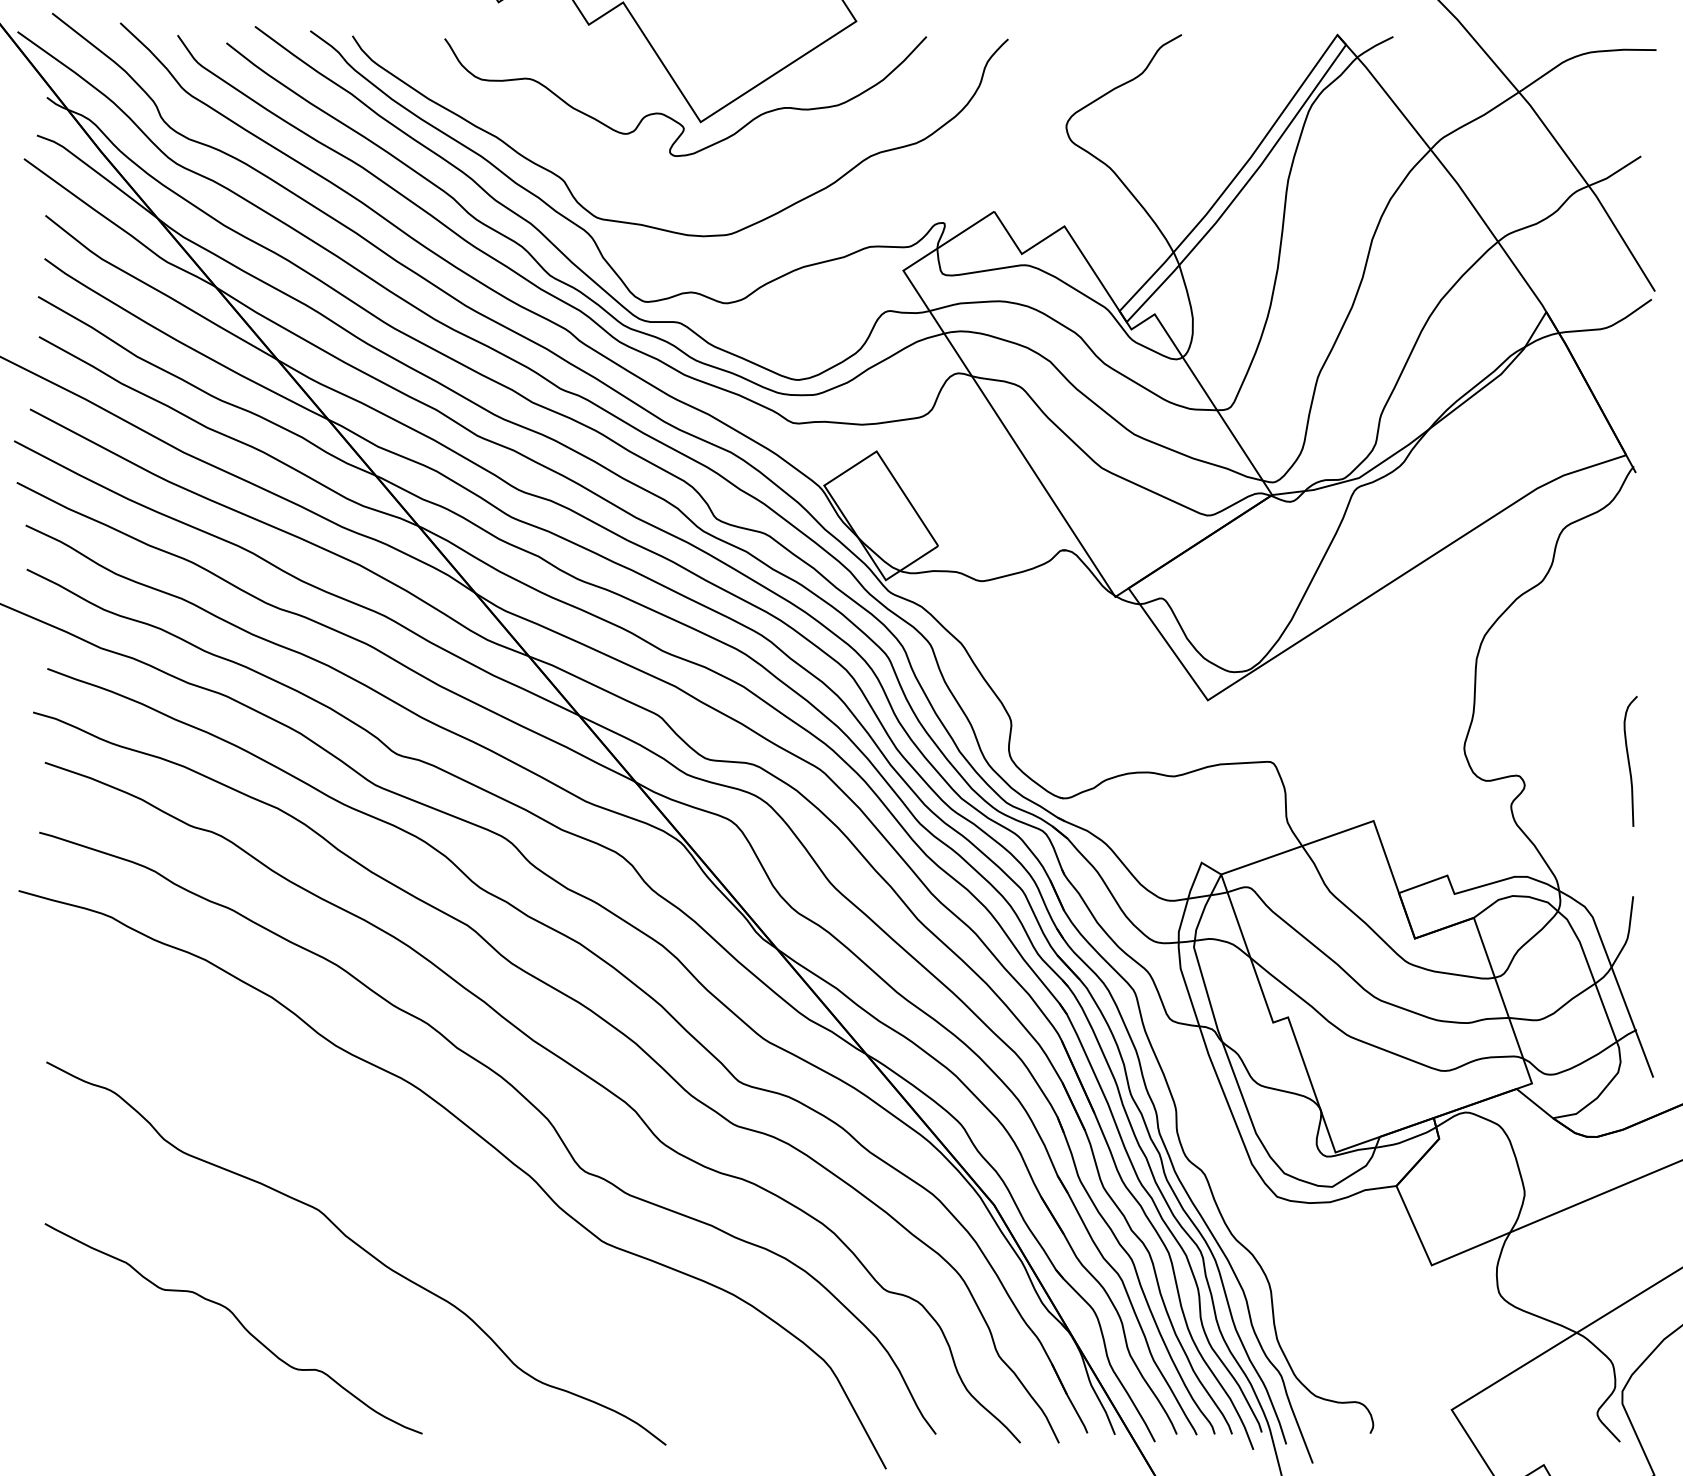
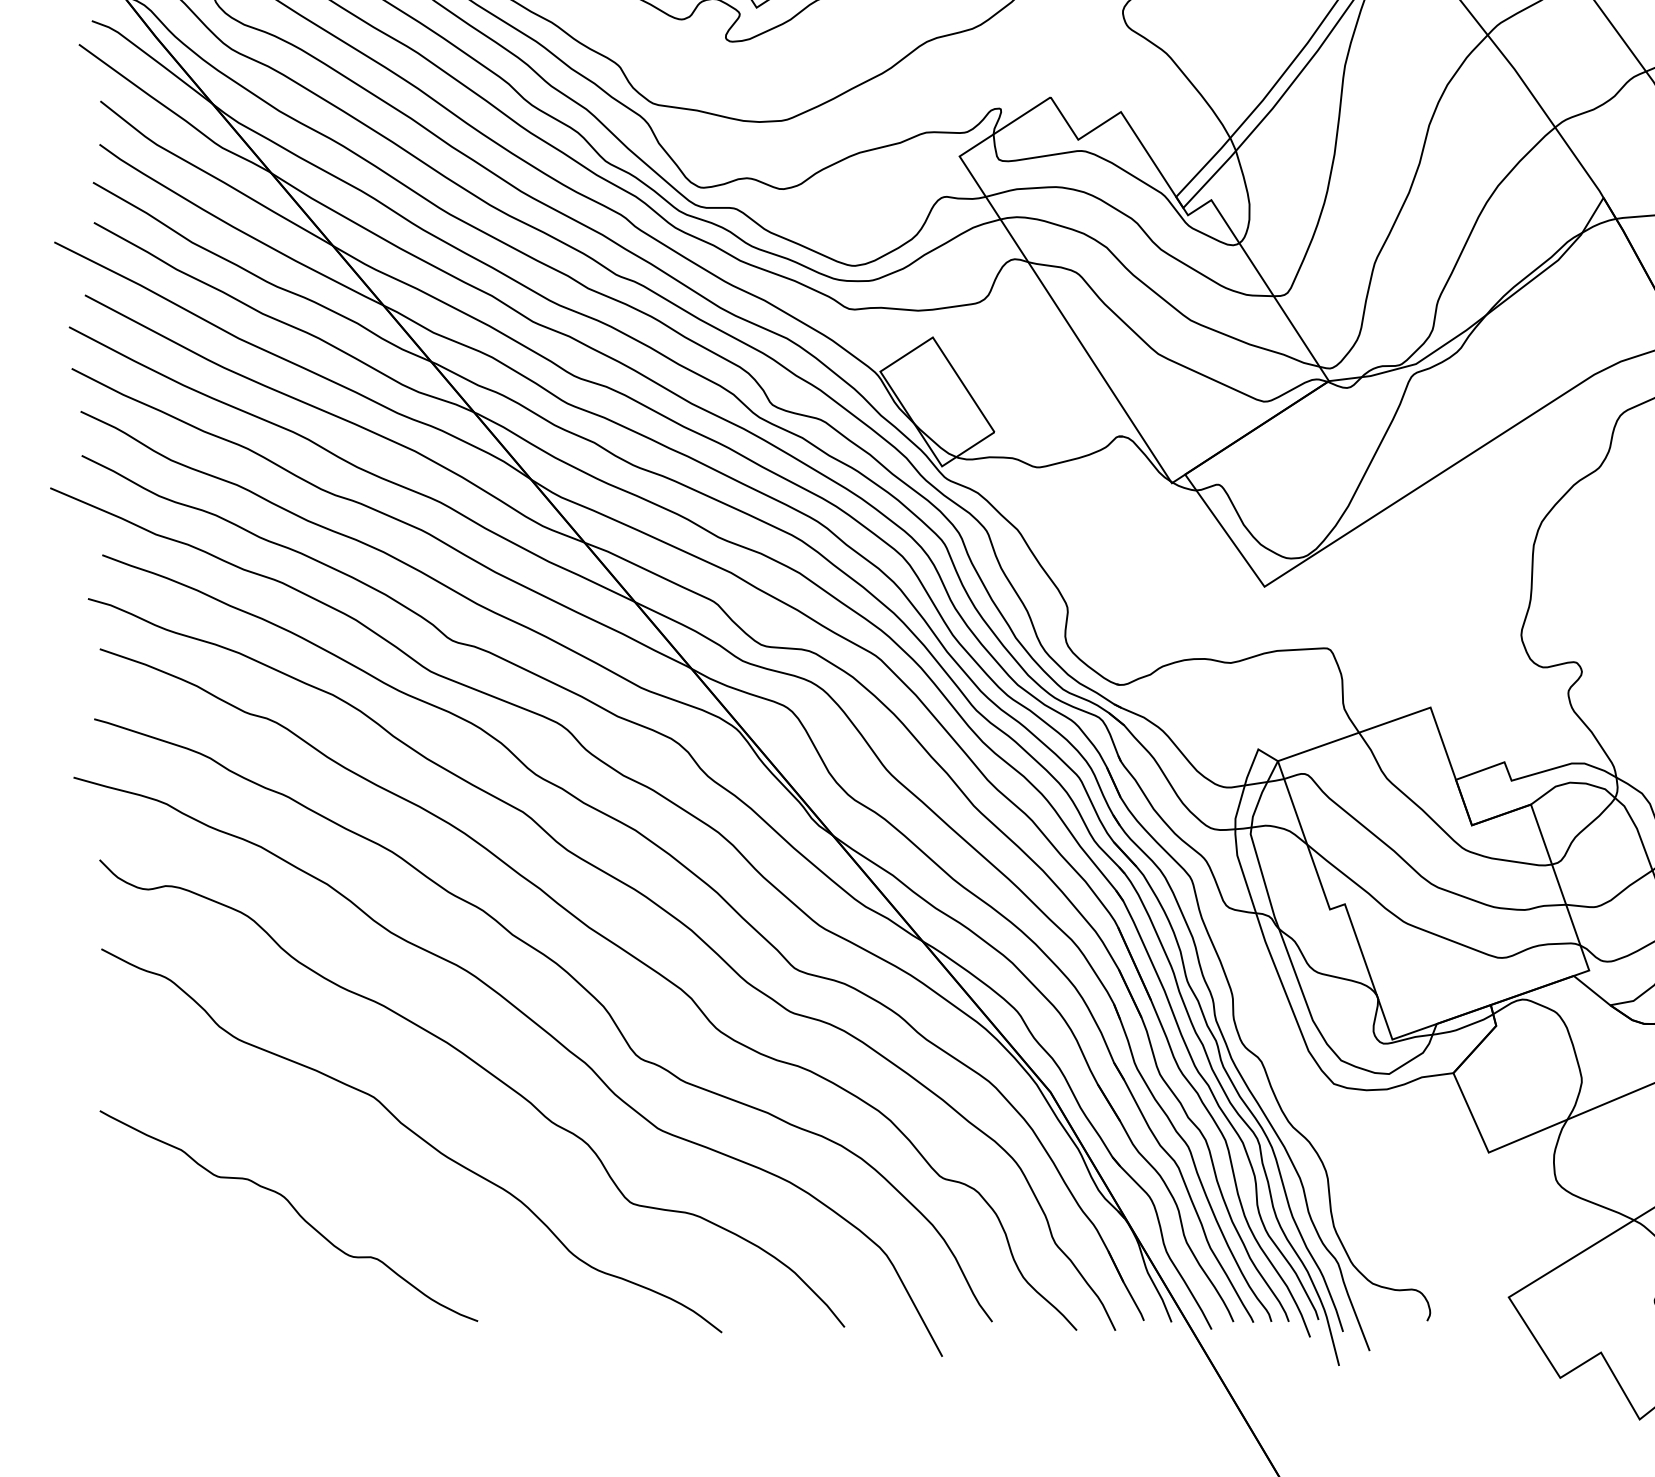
curve: (430, 1184) -> (486, 1071), added

